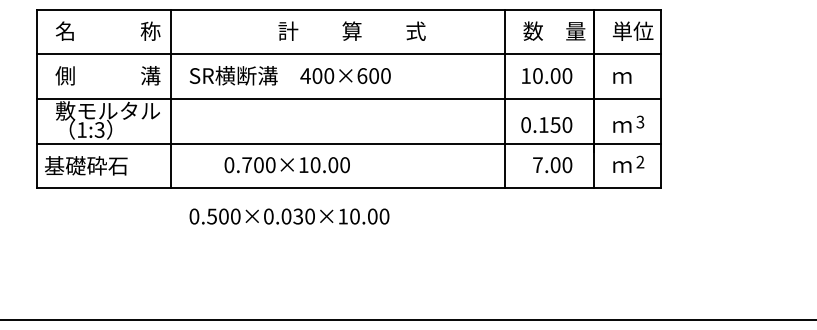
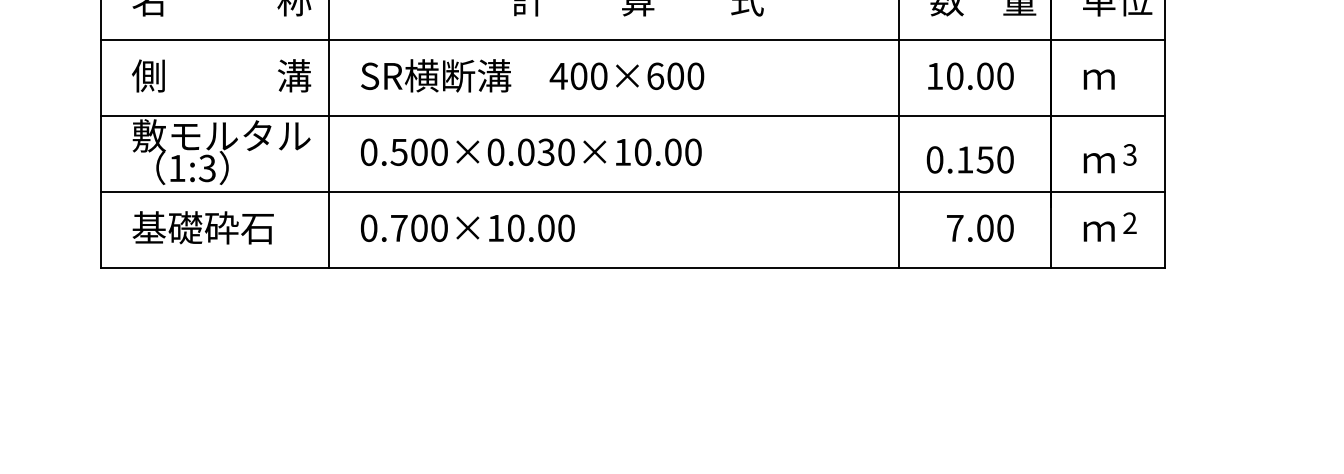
text: (86, 165) -> (203, 227), moved
text: (286, 165) -> (466, 228), moved
text: (289, 216) -> (531, 152), moved

